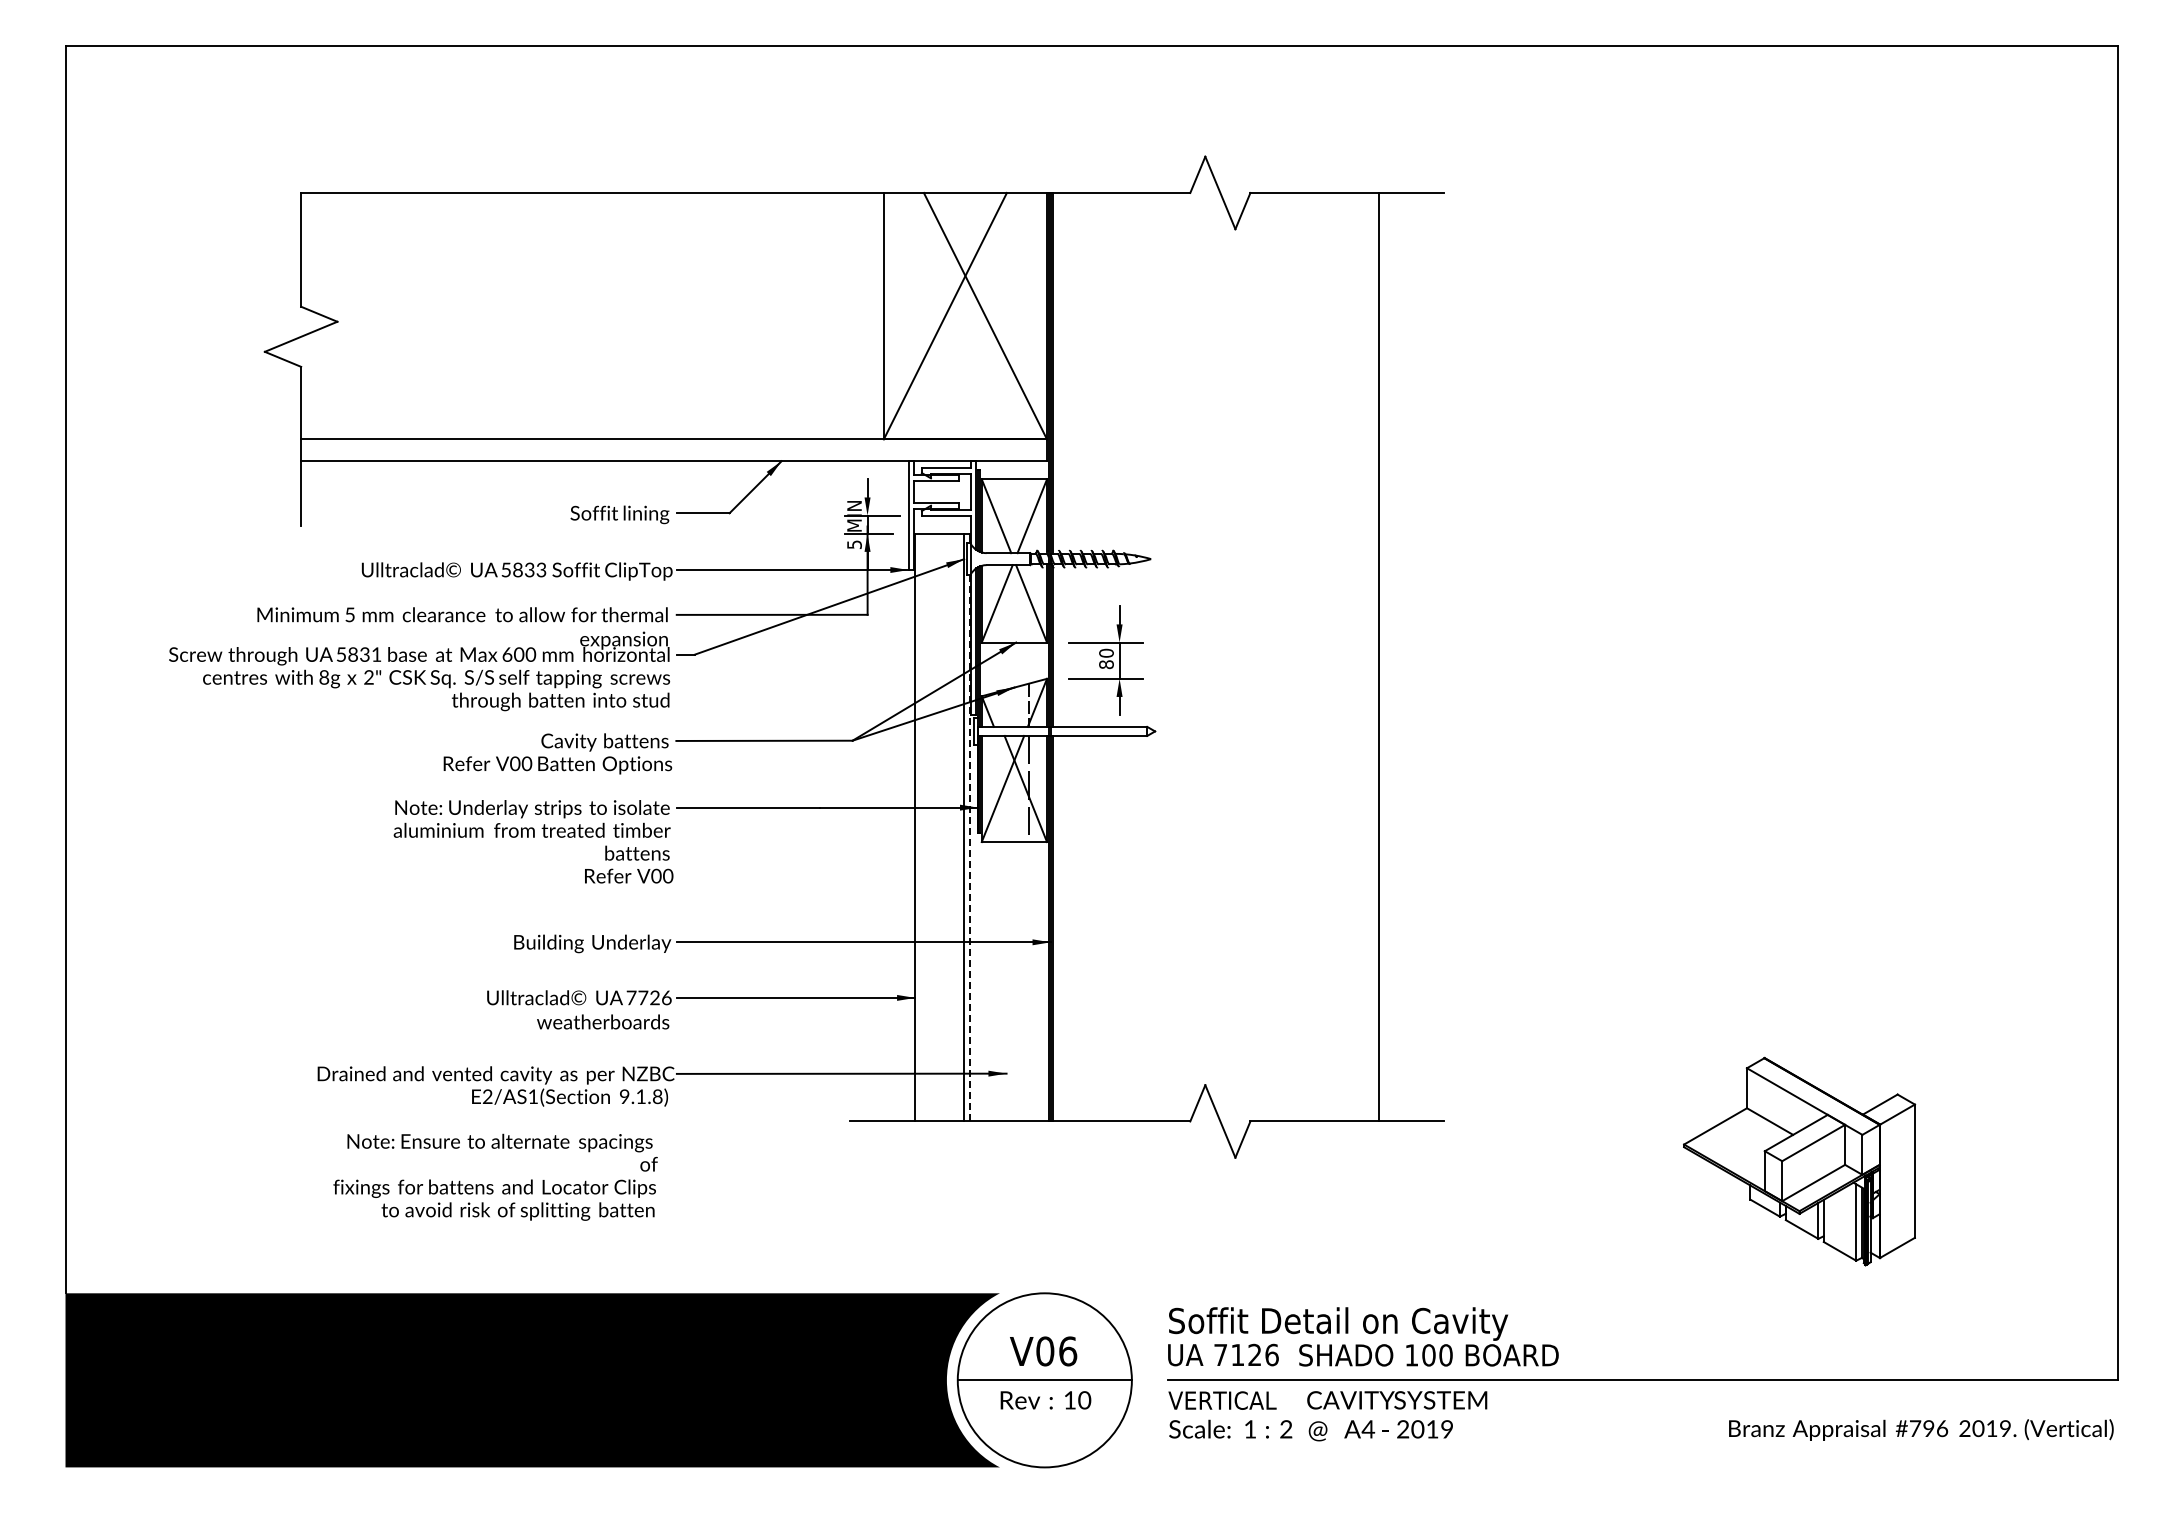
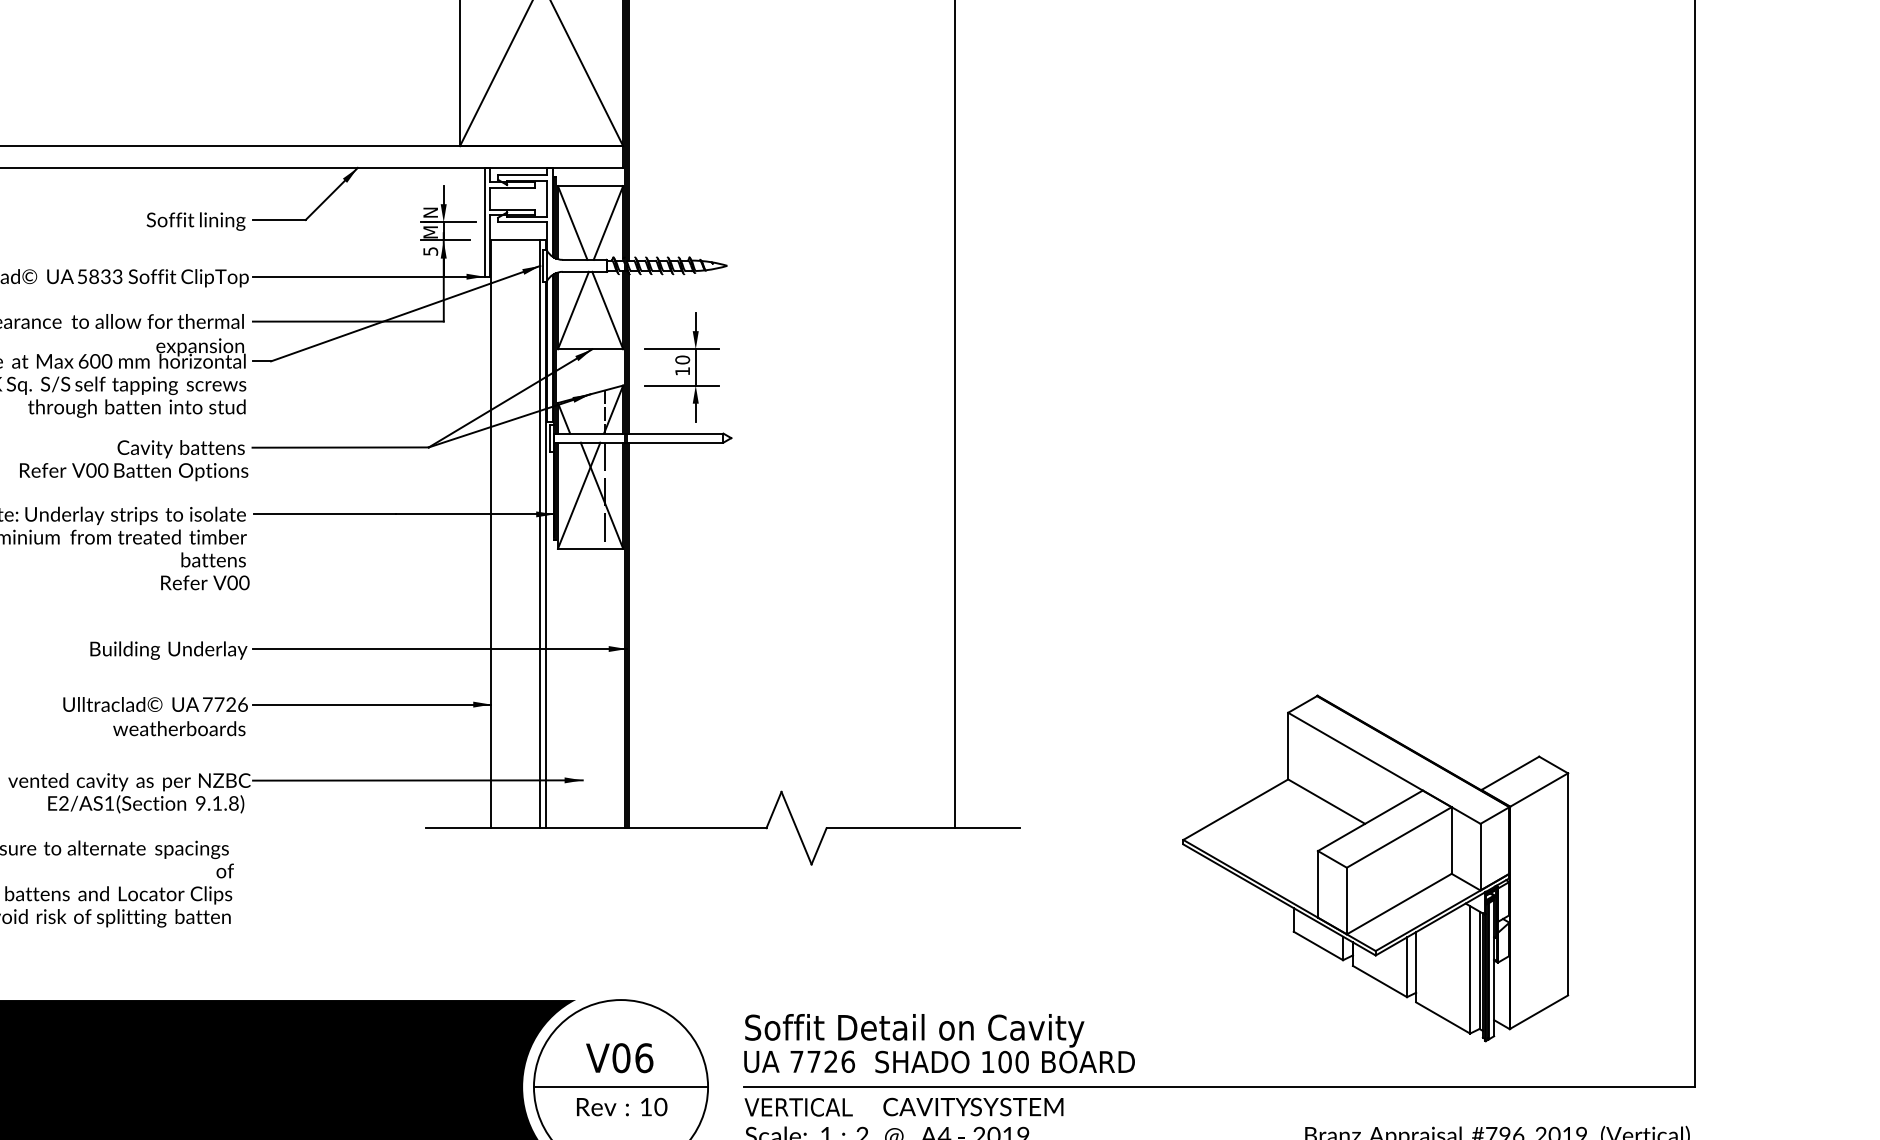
text: (1106, 664) -> (682, 371), 80 -> 10
line: (969, 847) -> (545, 554), dashed -> solid
part: (1799, 1161) -> (1375, 868), size x1.67
text: (1237, 1354) -> (813, 1061), 7126 -> 7726

